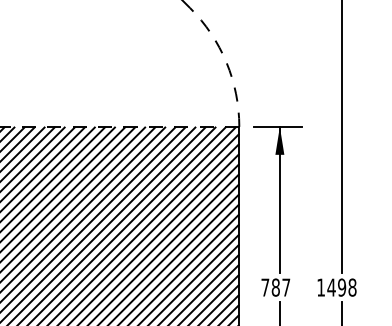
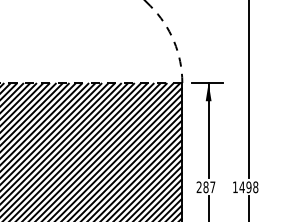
text: (264, 287) -> (198, 187), 787 -> 287

